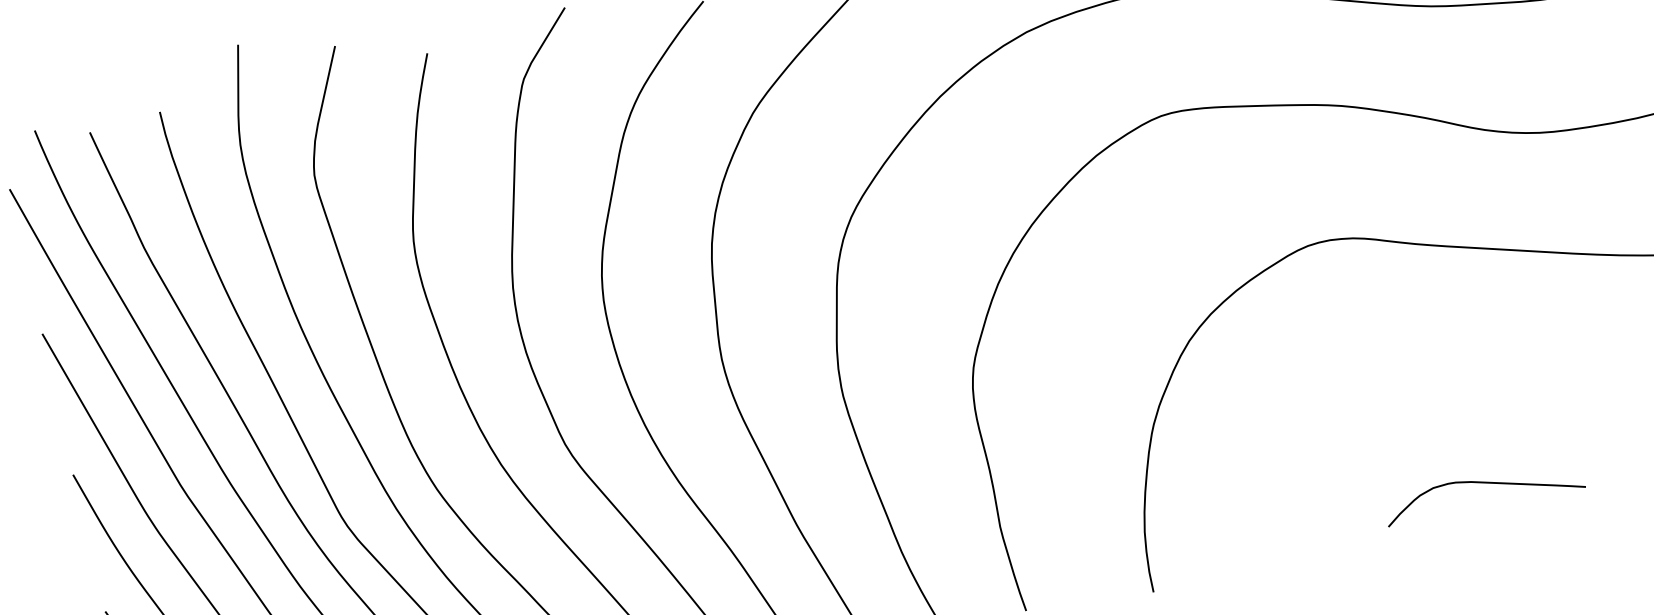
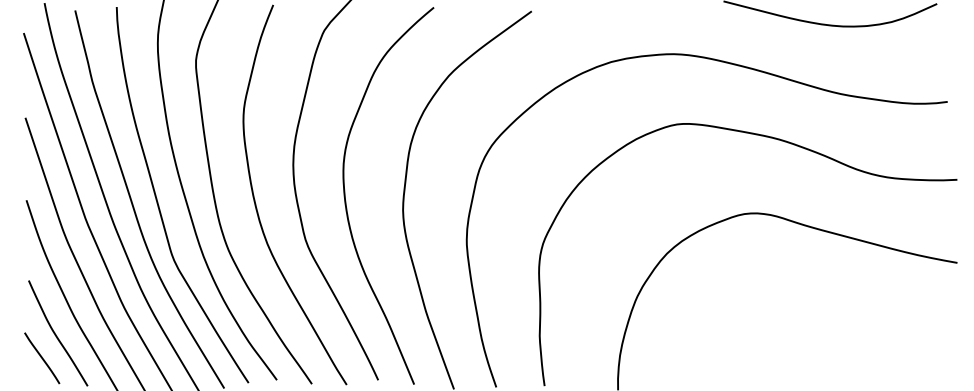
curve: (1482, 484) -> (814, 367), removed

